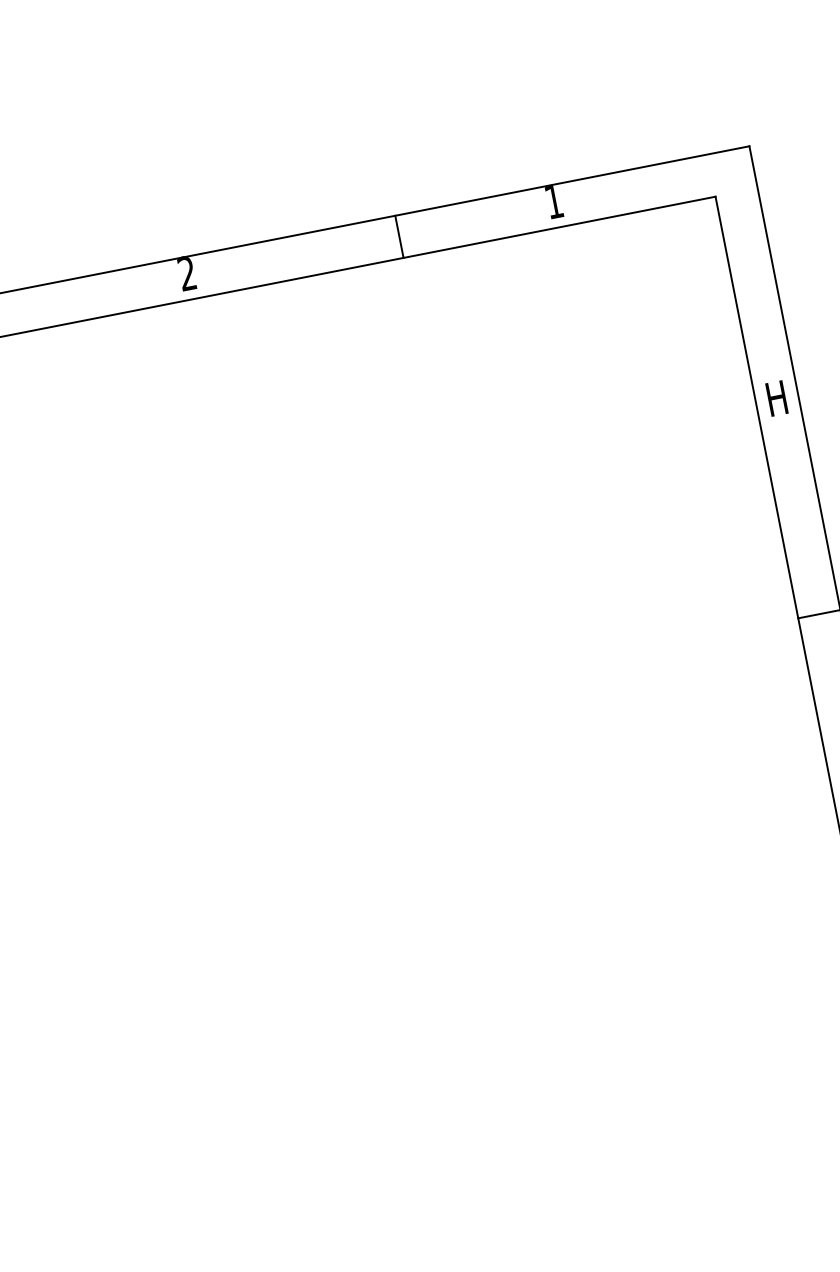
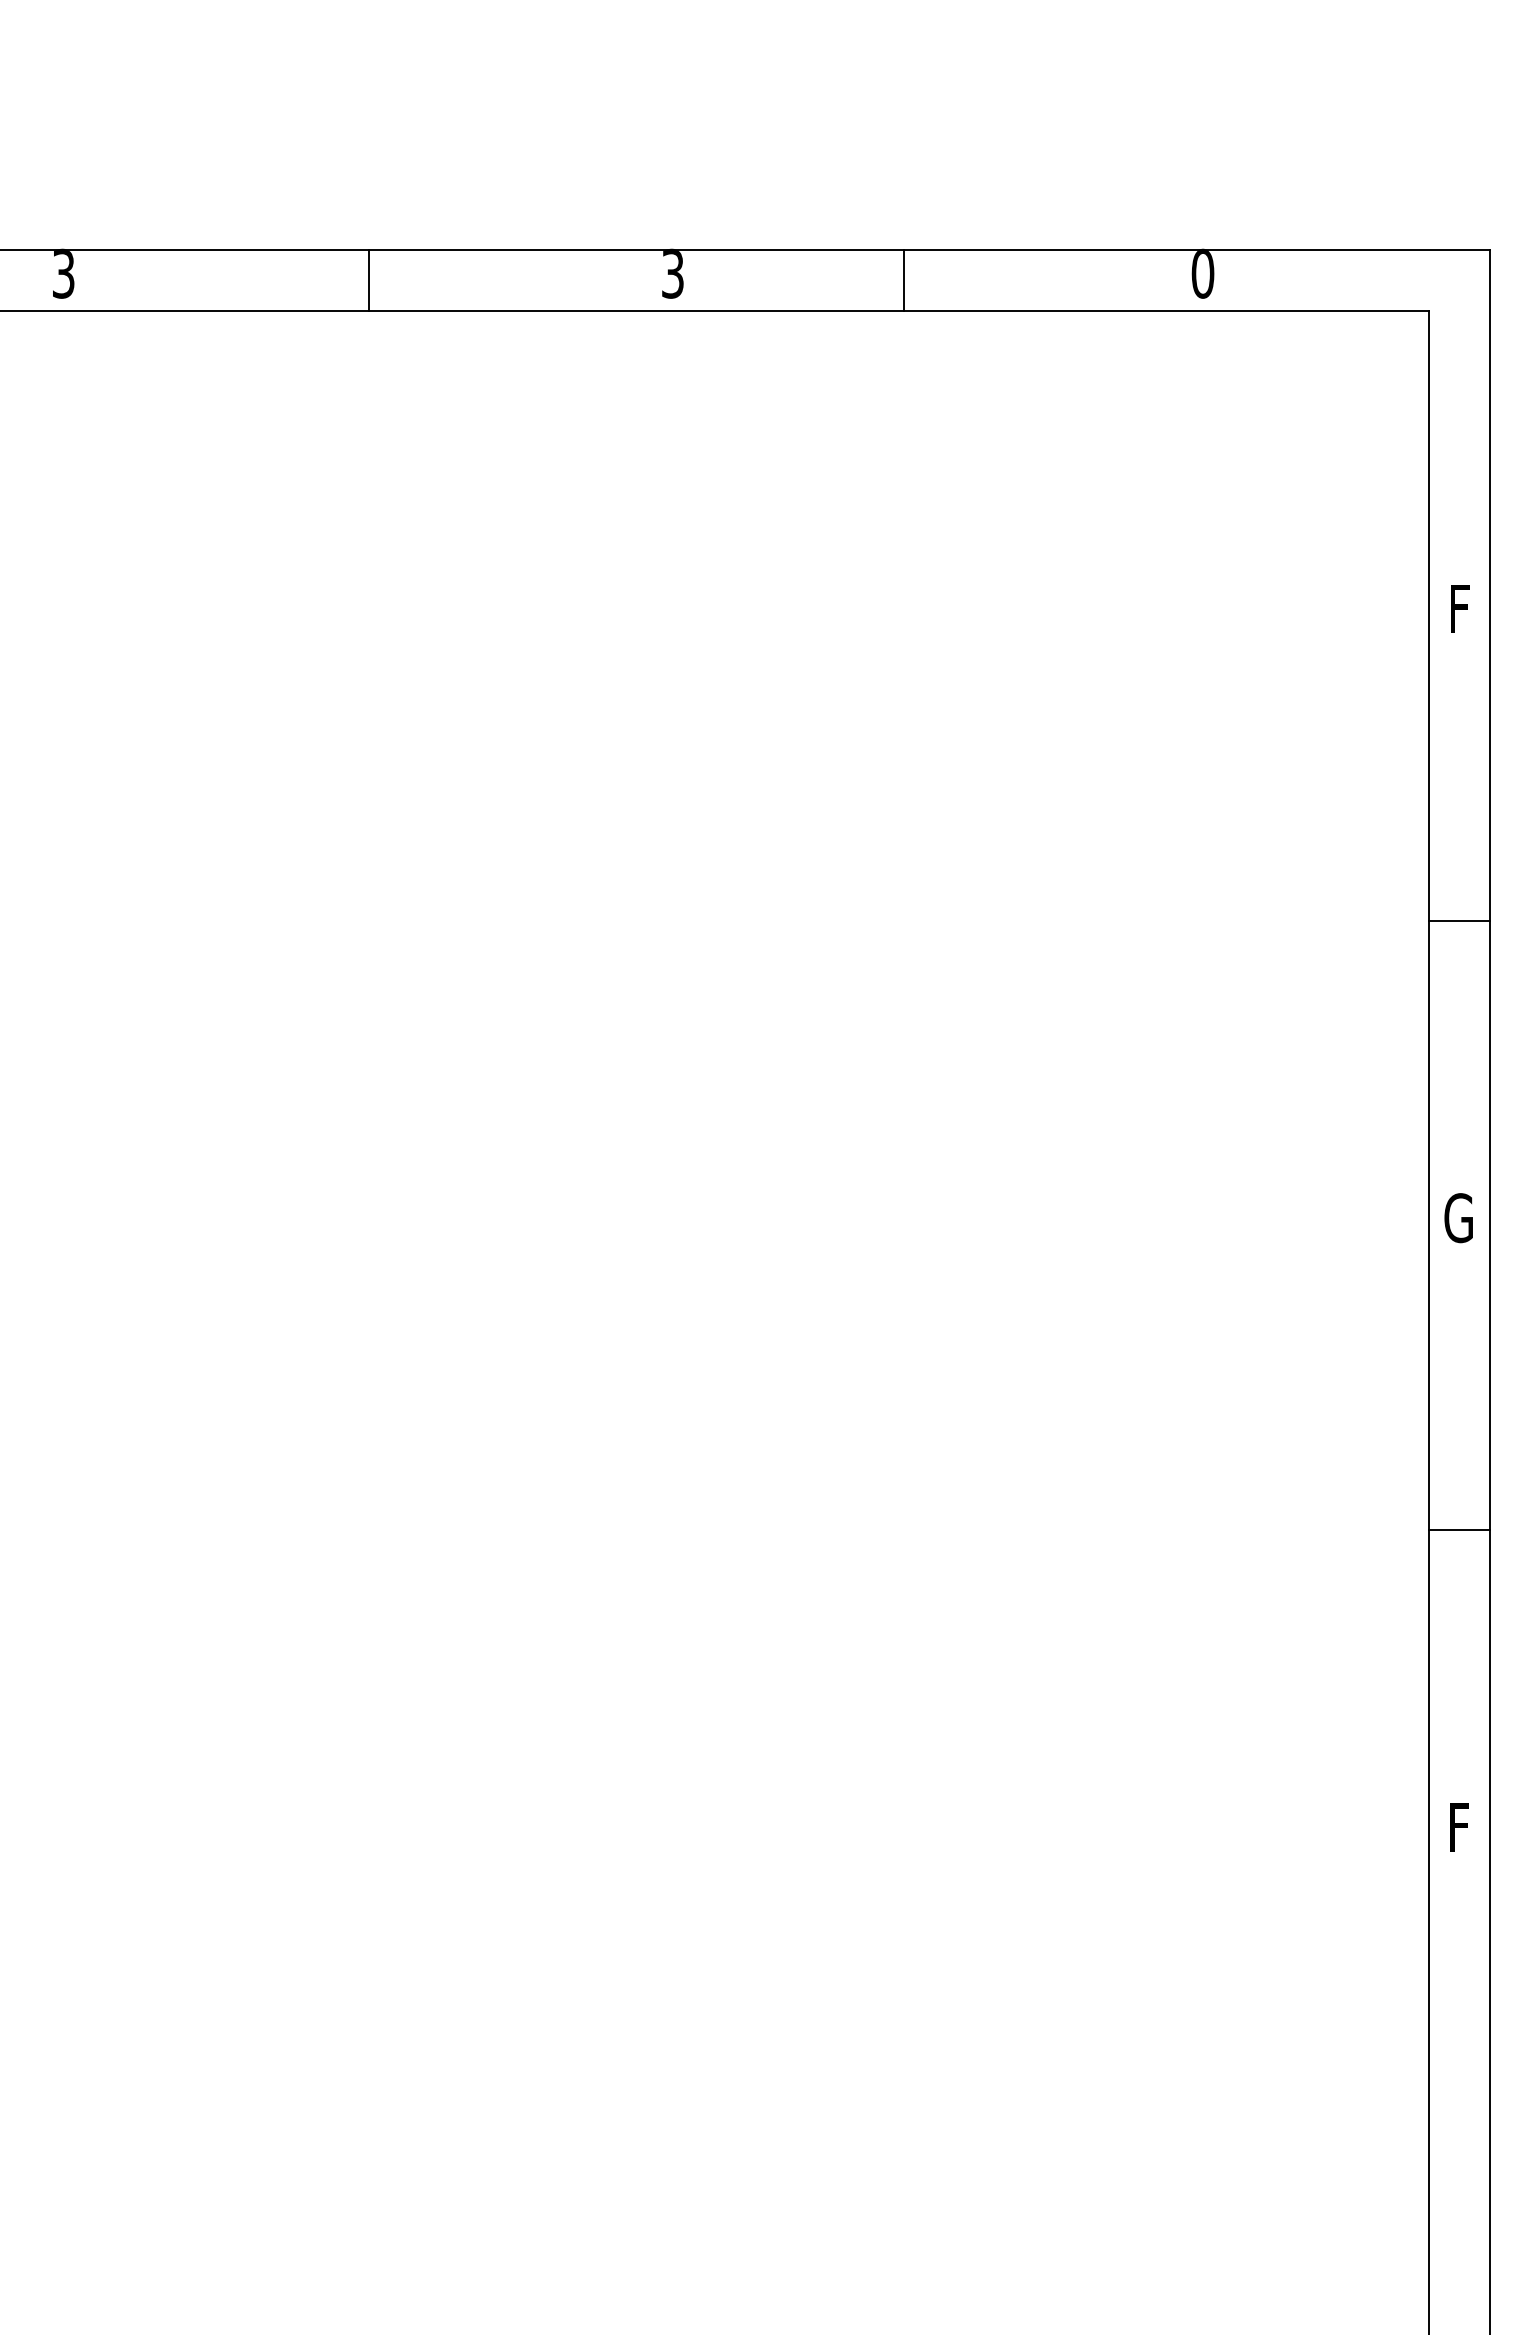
text: (553, 201) -> (1202, 273), 1 -> 0
line: (399, 236) -> (904, 280), moved
text: (187, 273) -> (672, 274), 2 -> 3
text: (777, 398) -> (1459, 608), H -> F

